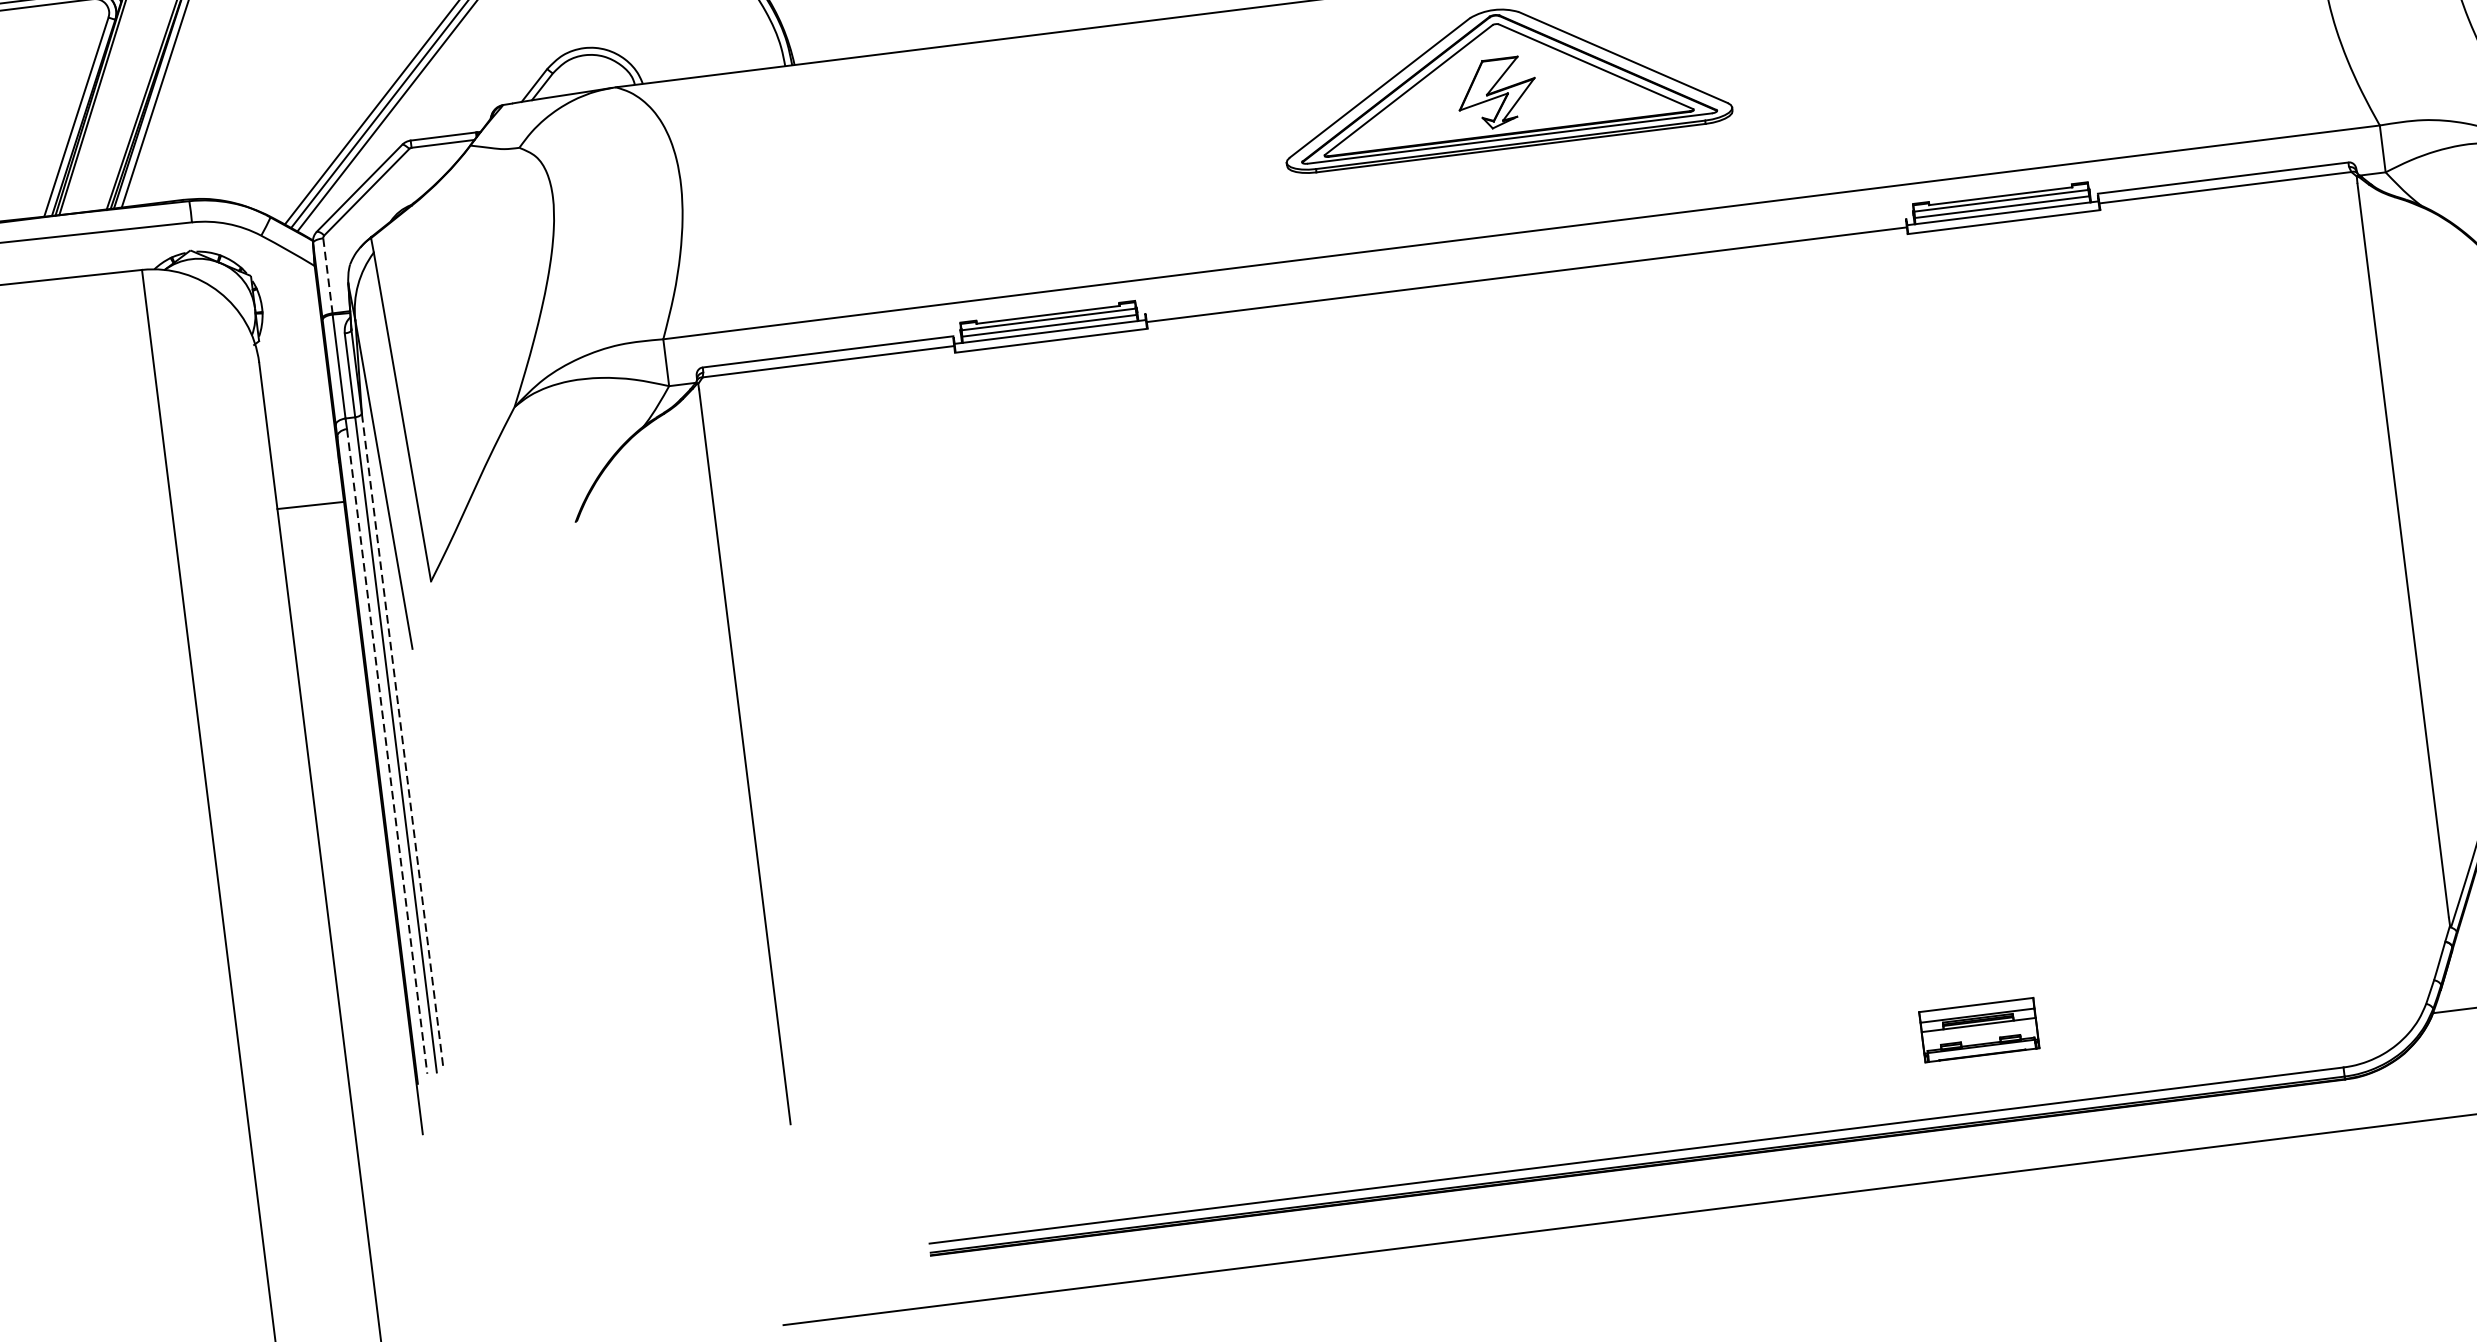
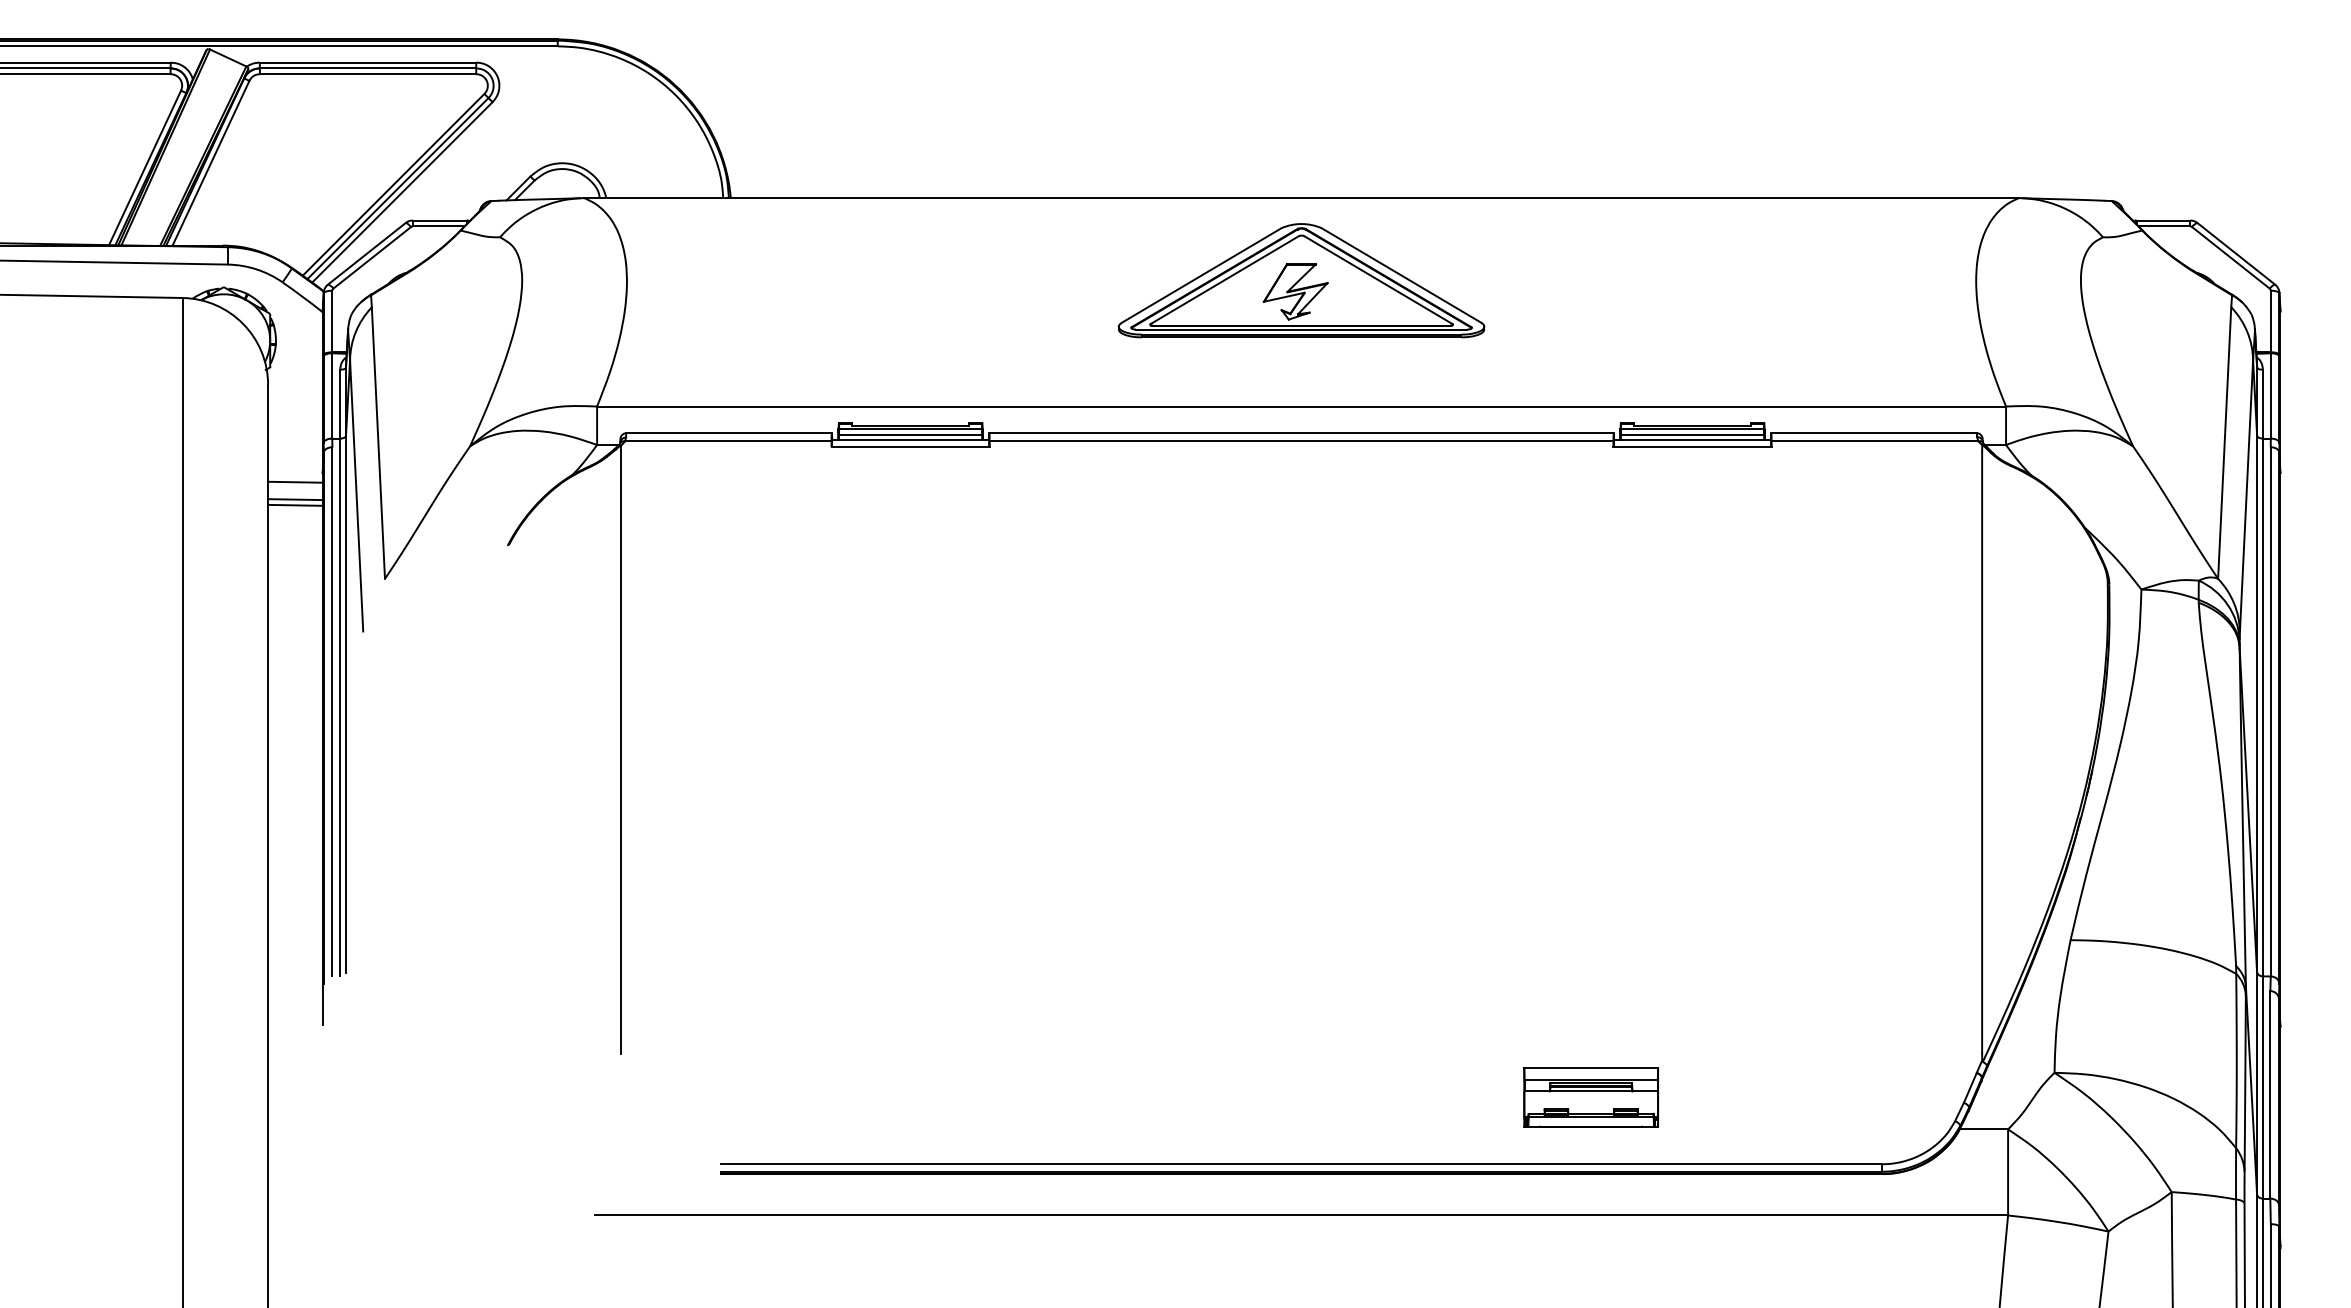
line: (1525, 265) -> (1301, 433), added
line: (328, 275) -> (332, 321), dashed -> solid
line: (307, 476) -> (295, 481), added
line: (309, 498) -> (295, 499), added
line: (402, 741) -> (345, 705), dashed -> solid
line: (387, 750) -> (332, 711), dashed -> solid
part: (1979, 1030) -> (1591, 1097), size x1.43

